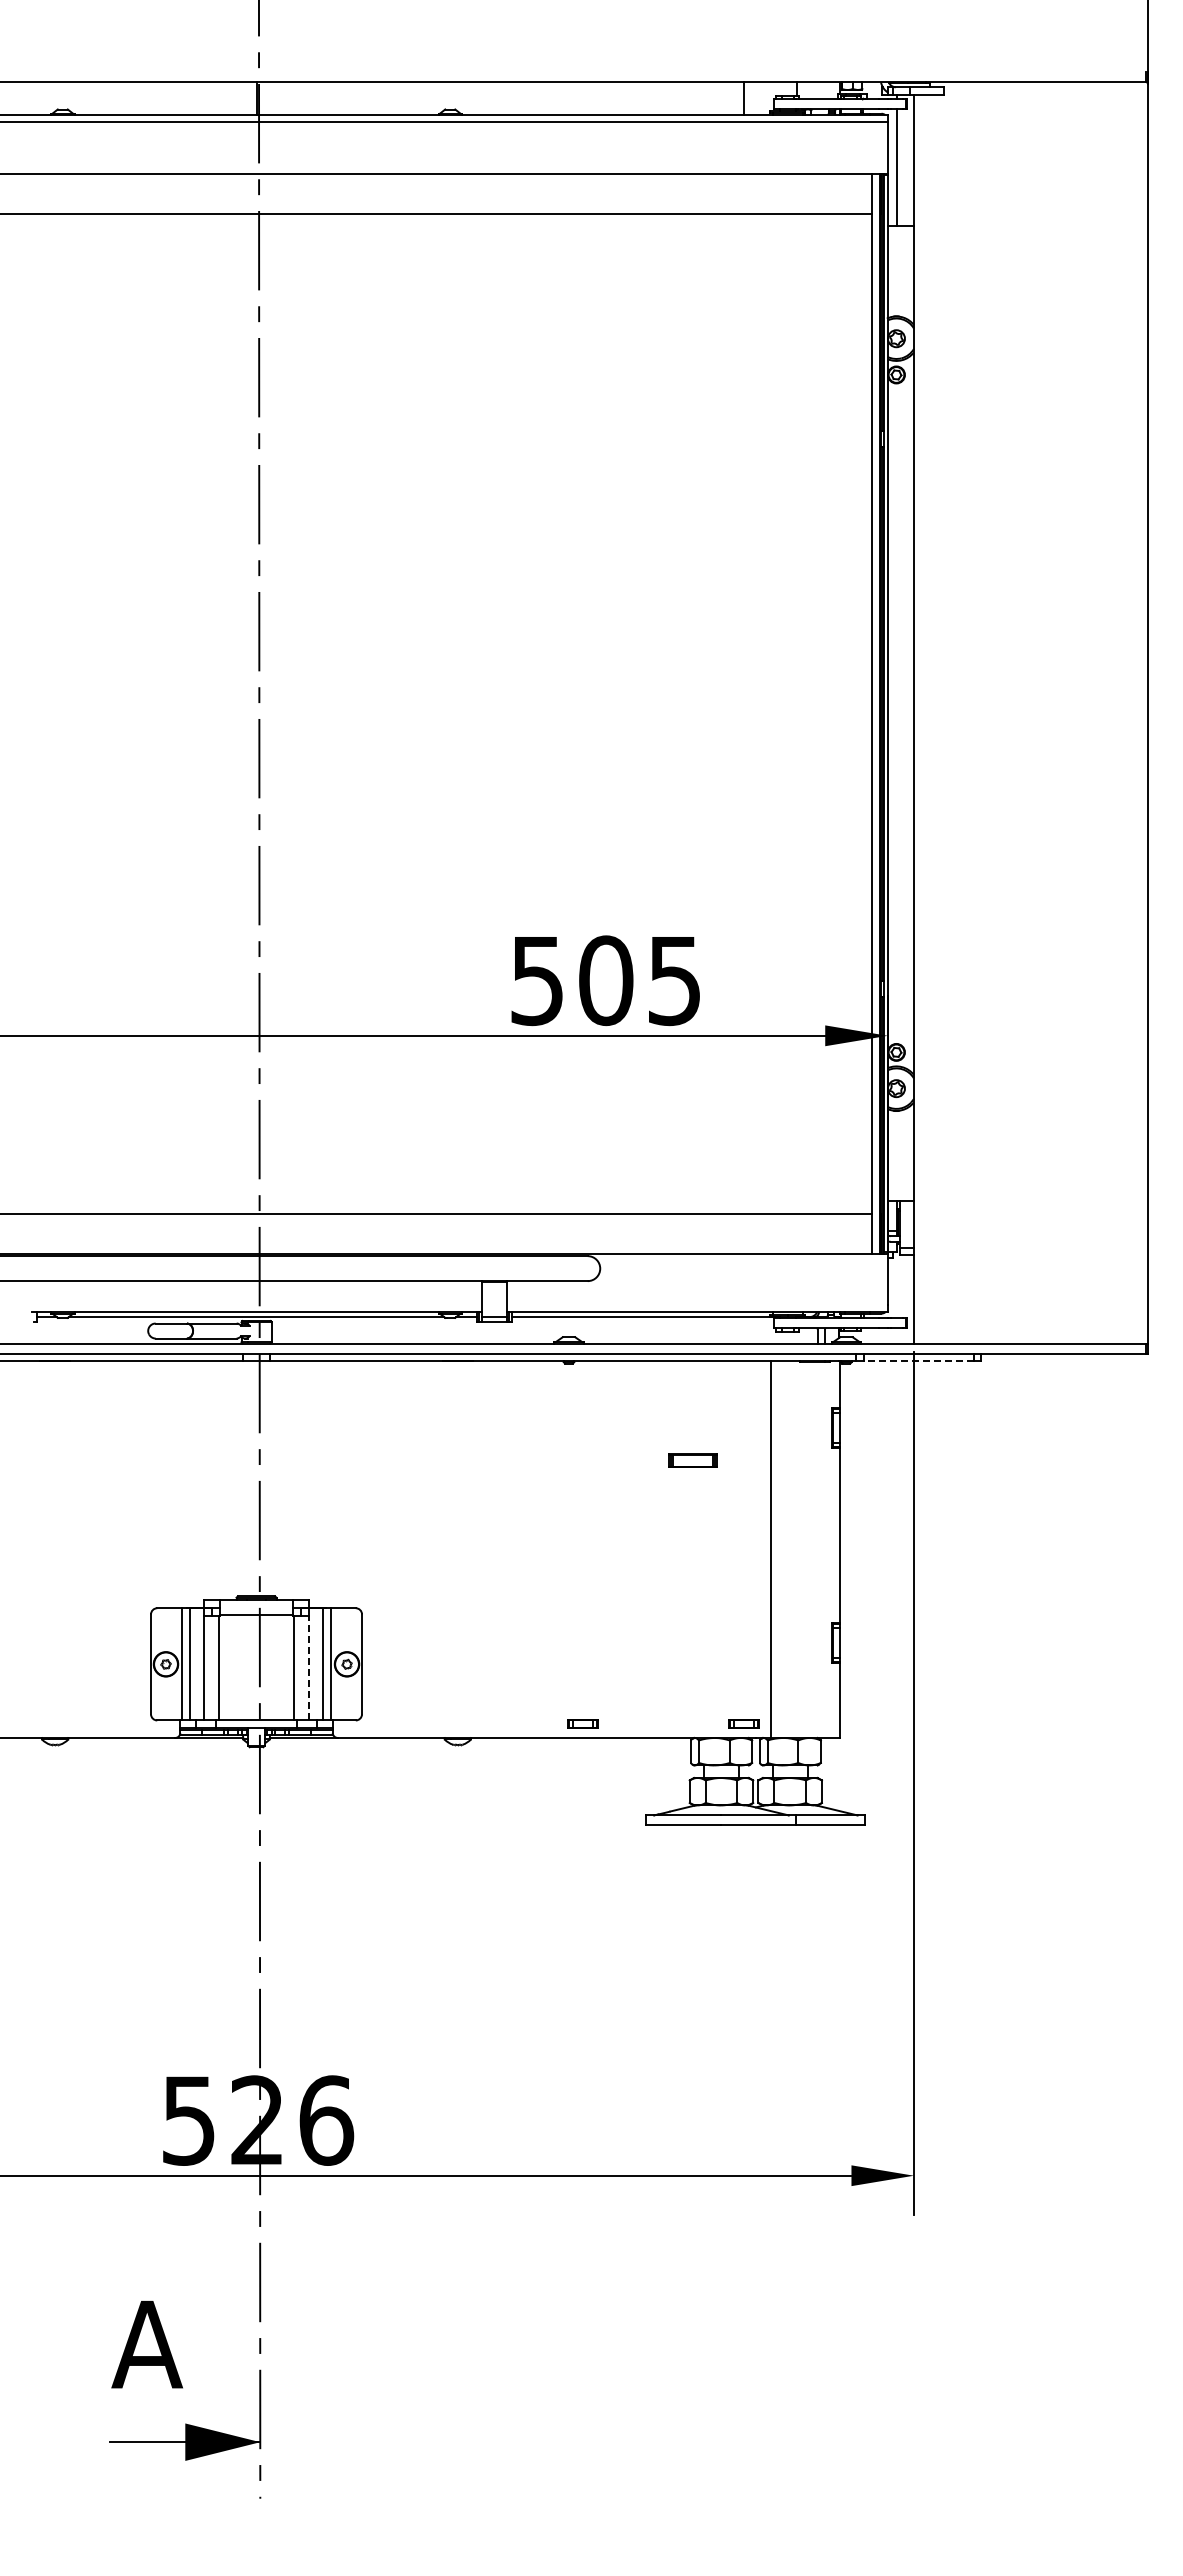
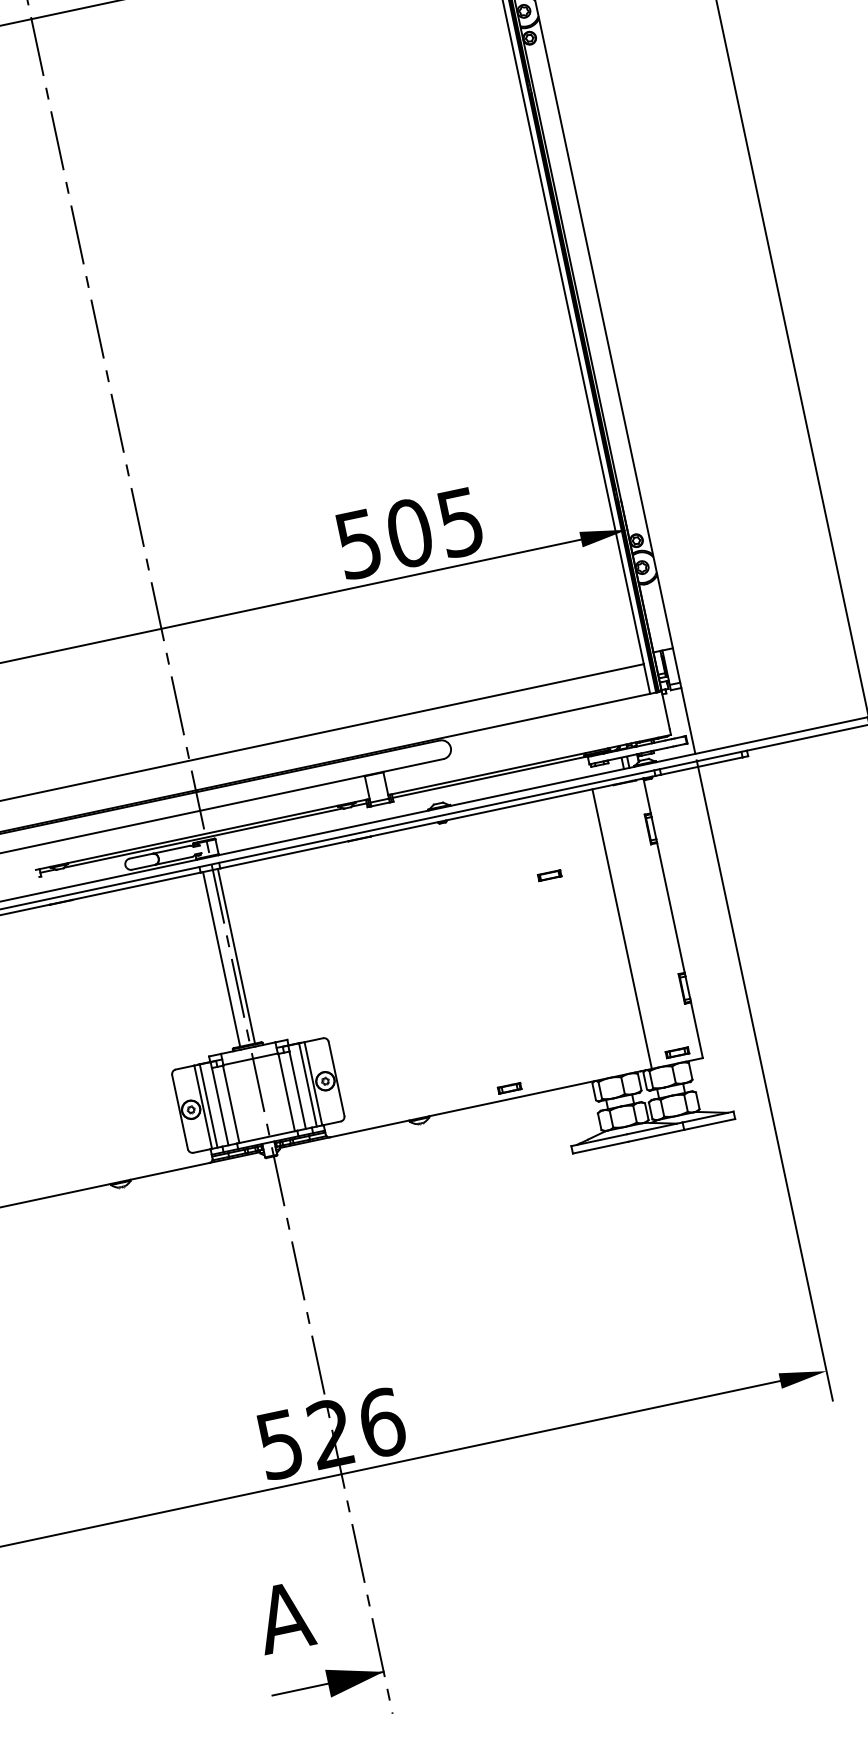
line: (918, 1361) -> (701, 766), dashed -> solid
part: (692, 1460) -> (549, 875), size x0.62
line: (246, 1478) -> (221, 959), added
line: (266, 1478) -> (236, 956), added
line: (308, 1667) -> (297, 1089), dashed -> solid
part: (743, 1723) -> (677, 1052), moved

